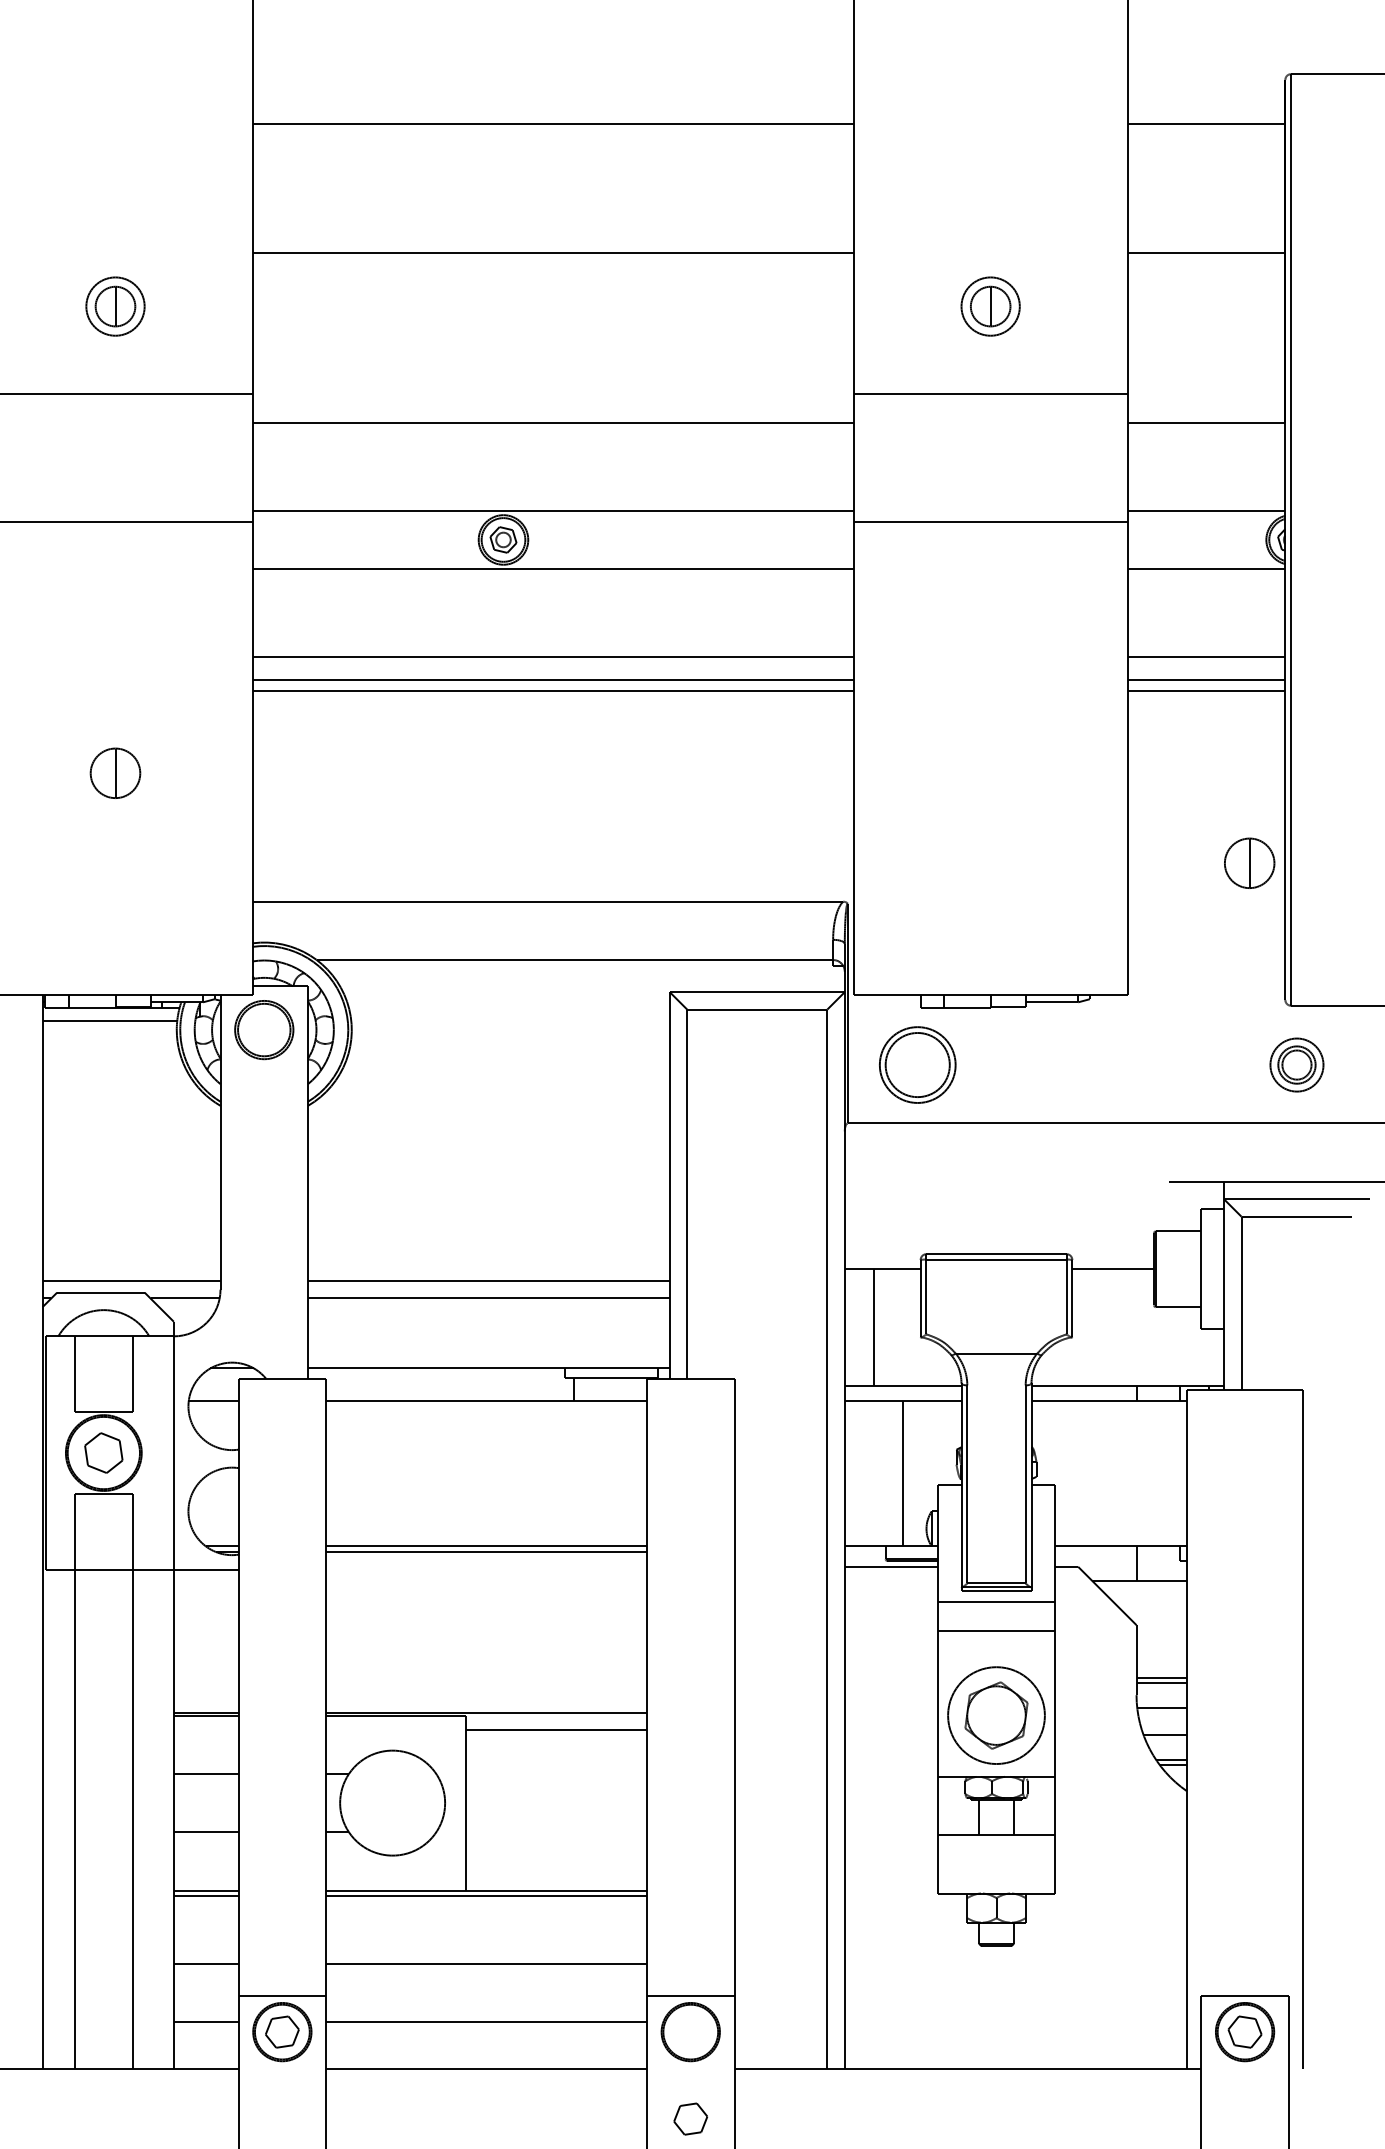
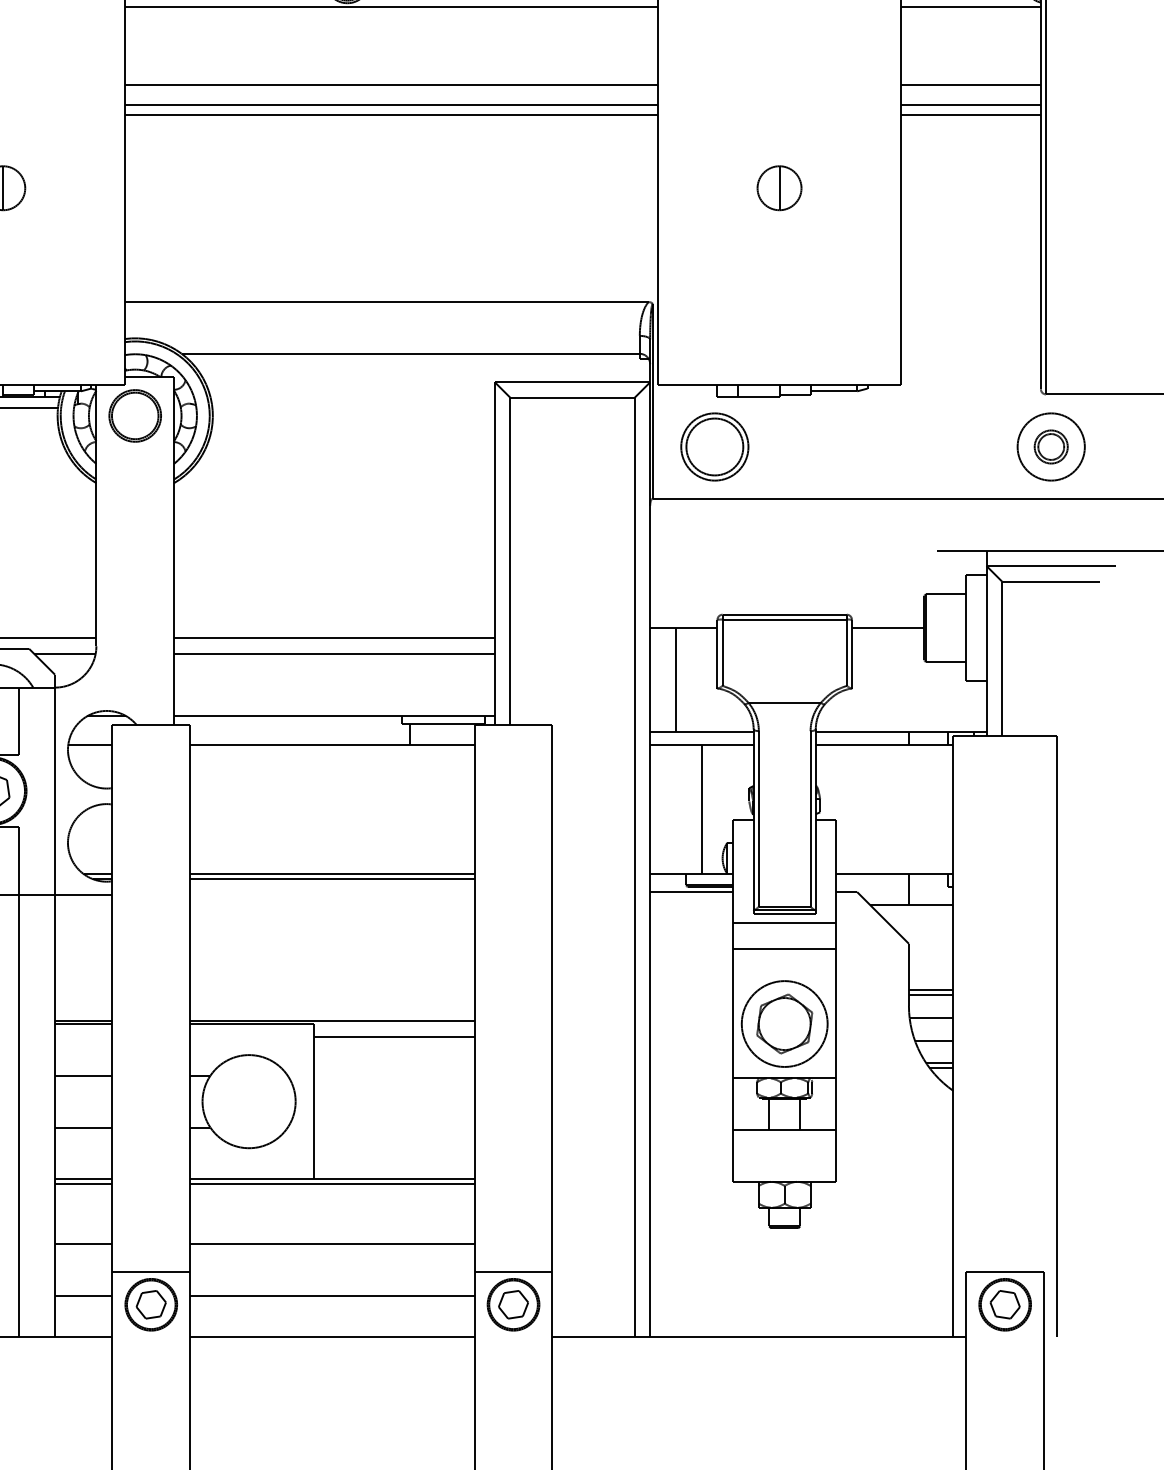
part: (1249, 862) -> (779, 187), moved
circle: (1296, 1064) -> (1050, 446), size x1.43
part: (690, 2118) -> (513, 1304), moved

